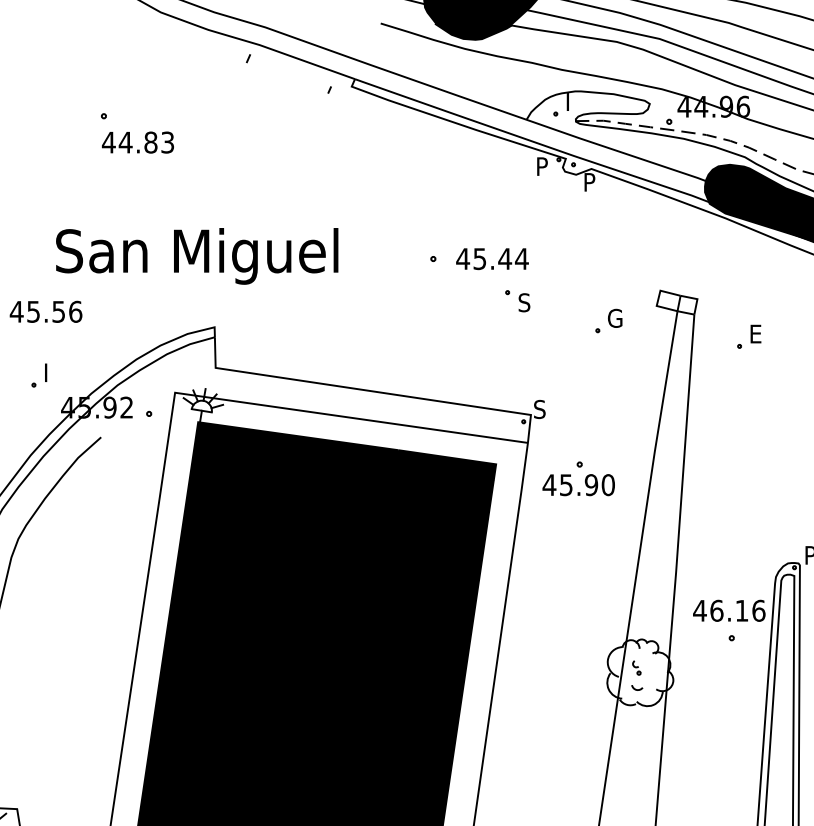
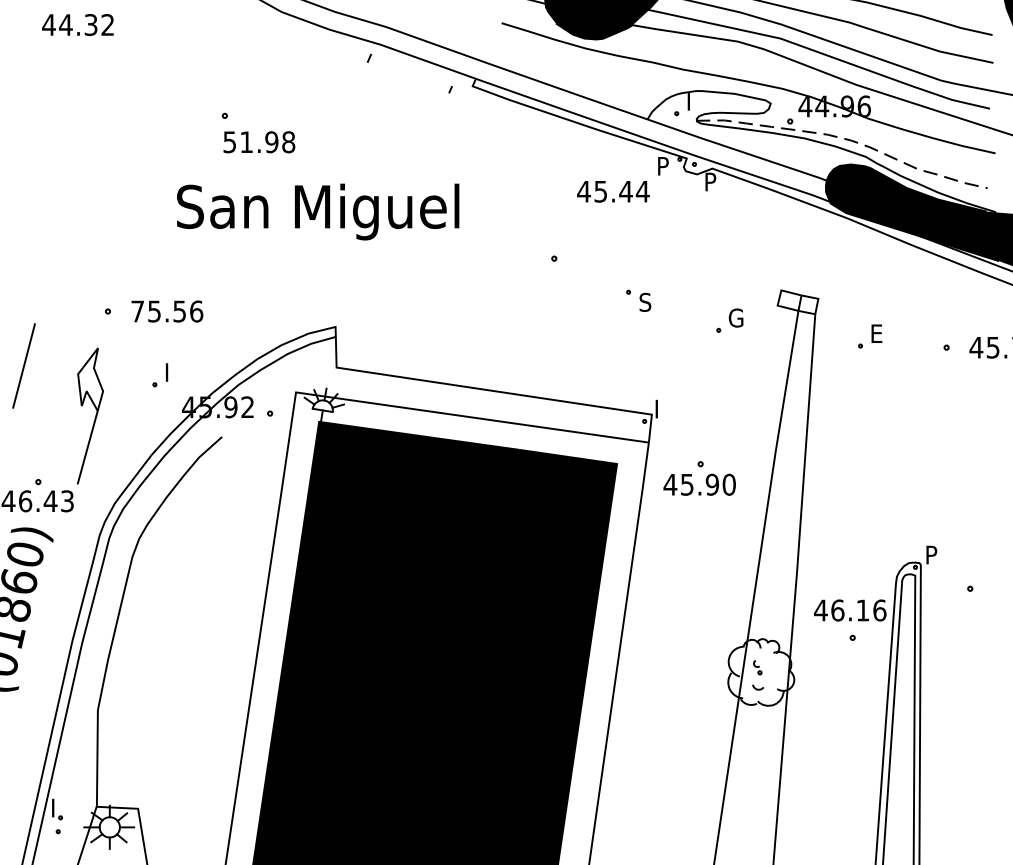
text: (137, 142) -> (258, 142), 44.83 -> 51.98
text: (197, 255) -> (318, 211), moved
text: (492, 258) -> (613, 191), moved
text: (16, 311) -> (137, 311), 45.56 -> 75.56
text: (539, 408) -> (660, 408), S -> I

